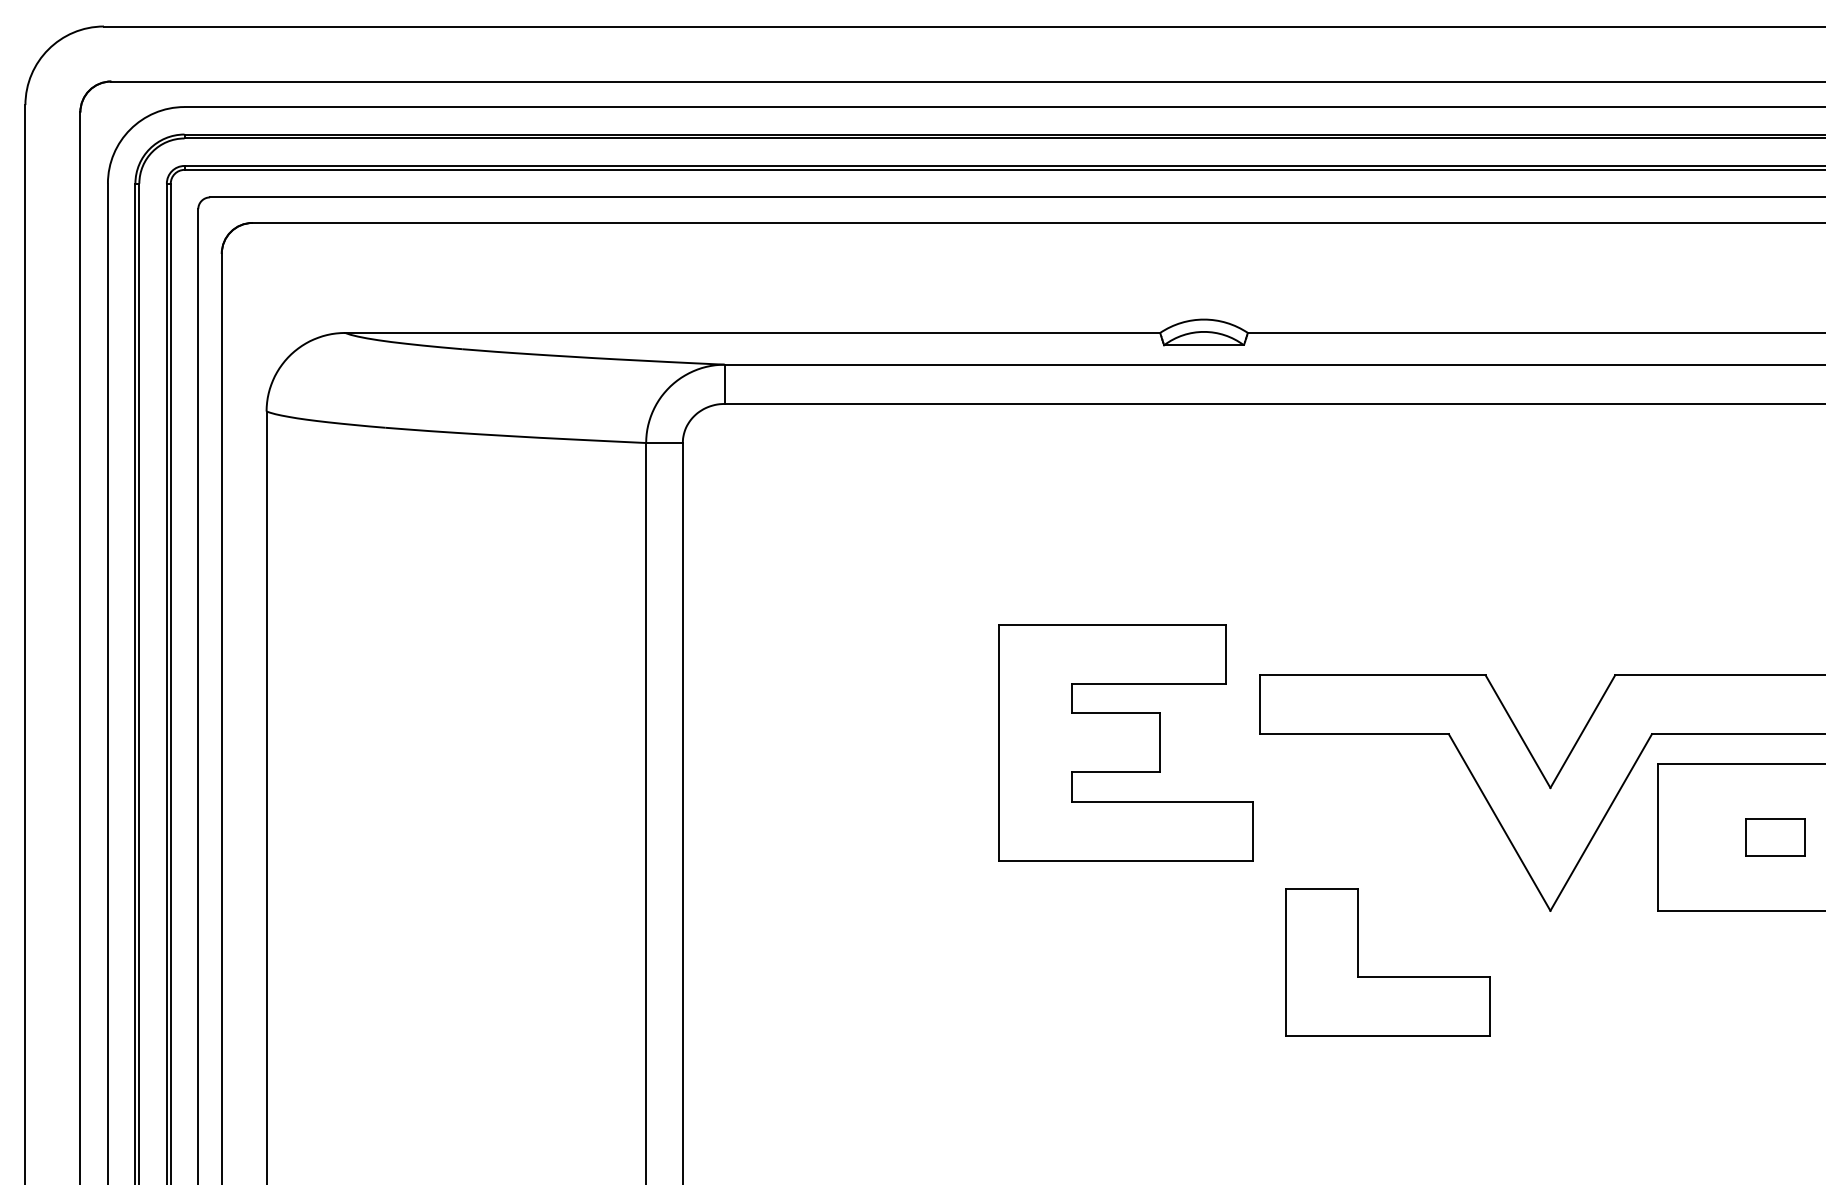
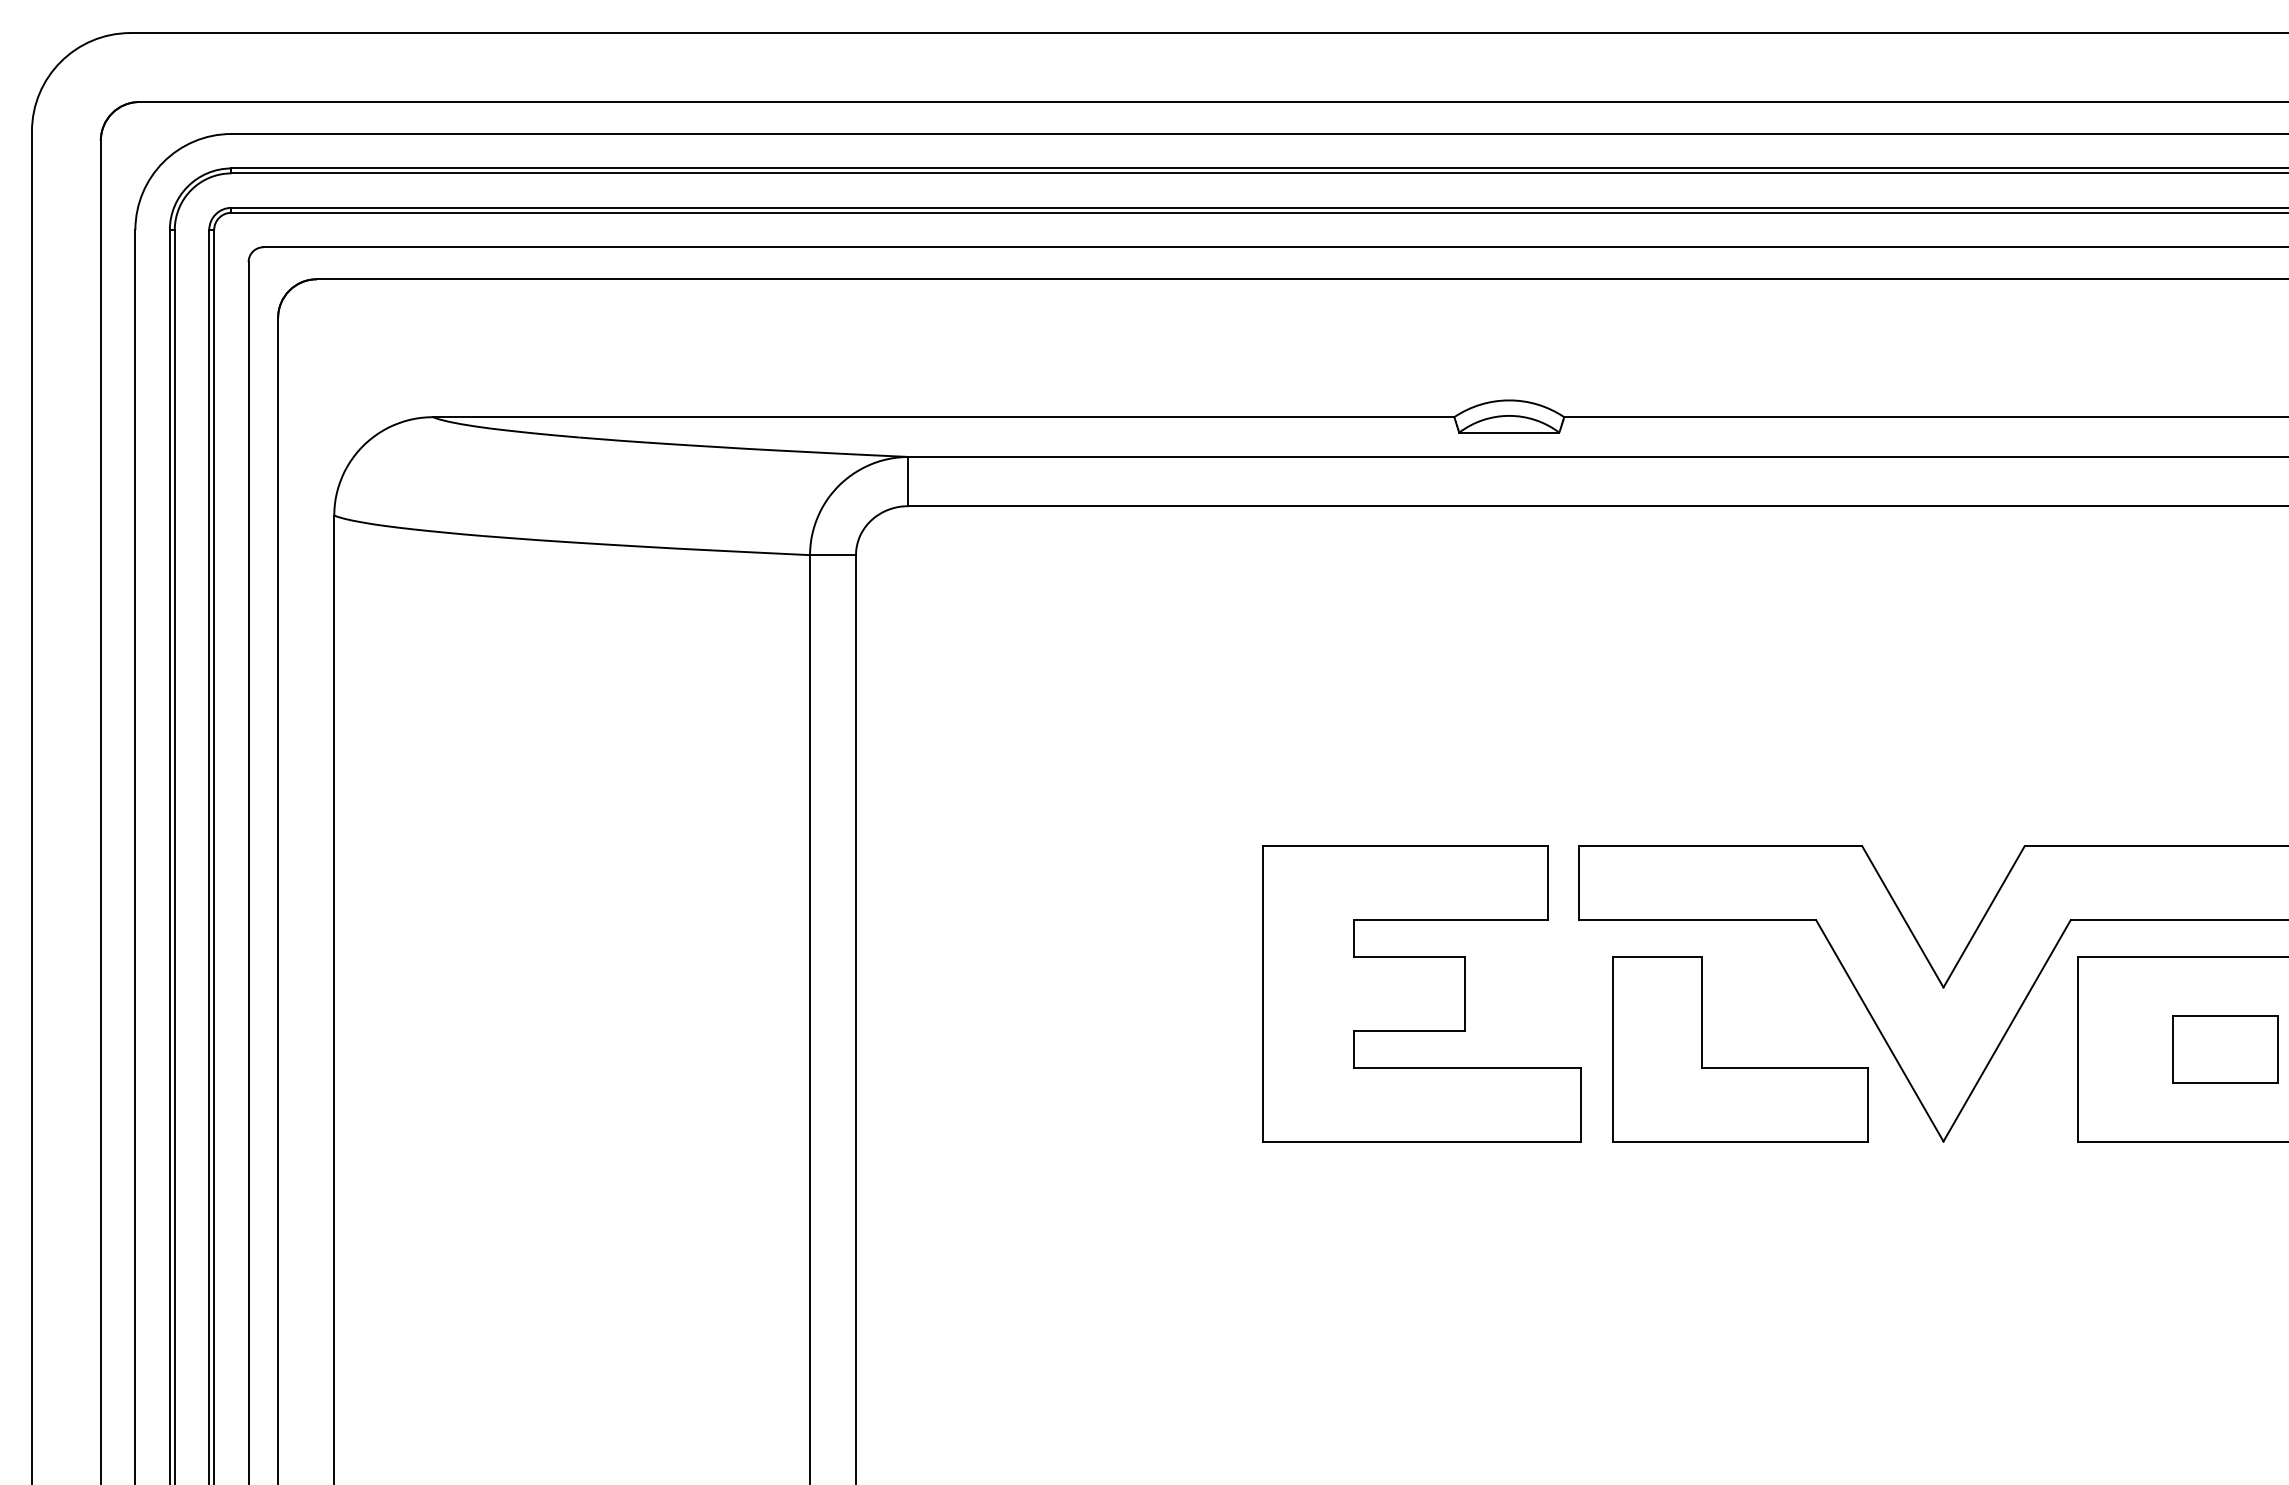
part: (1125, 742) -> (1421, 993), moved
part: (1775, 837) -> (2225, 1049), size x1.43
part: (1388, 977) -> (1740, 1067), moved

